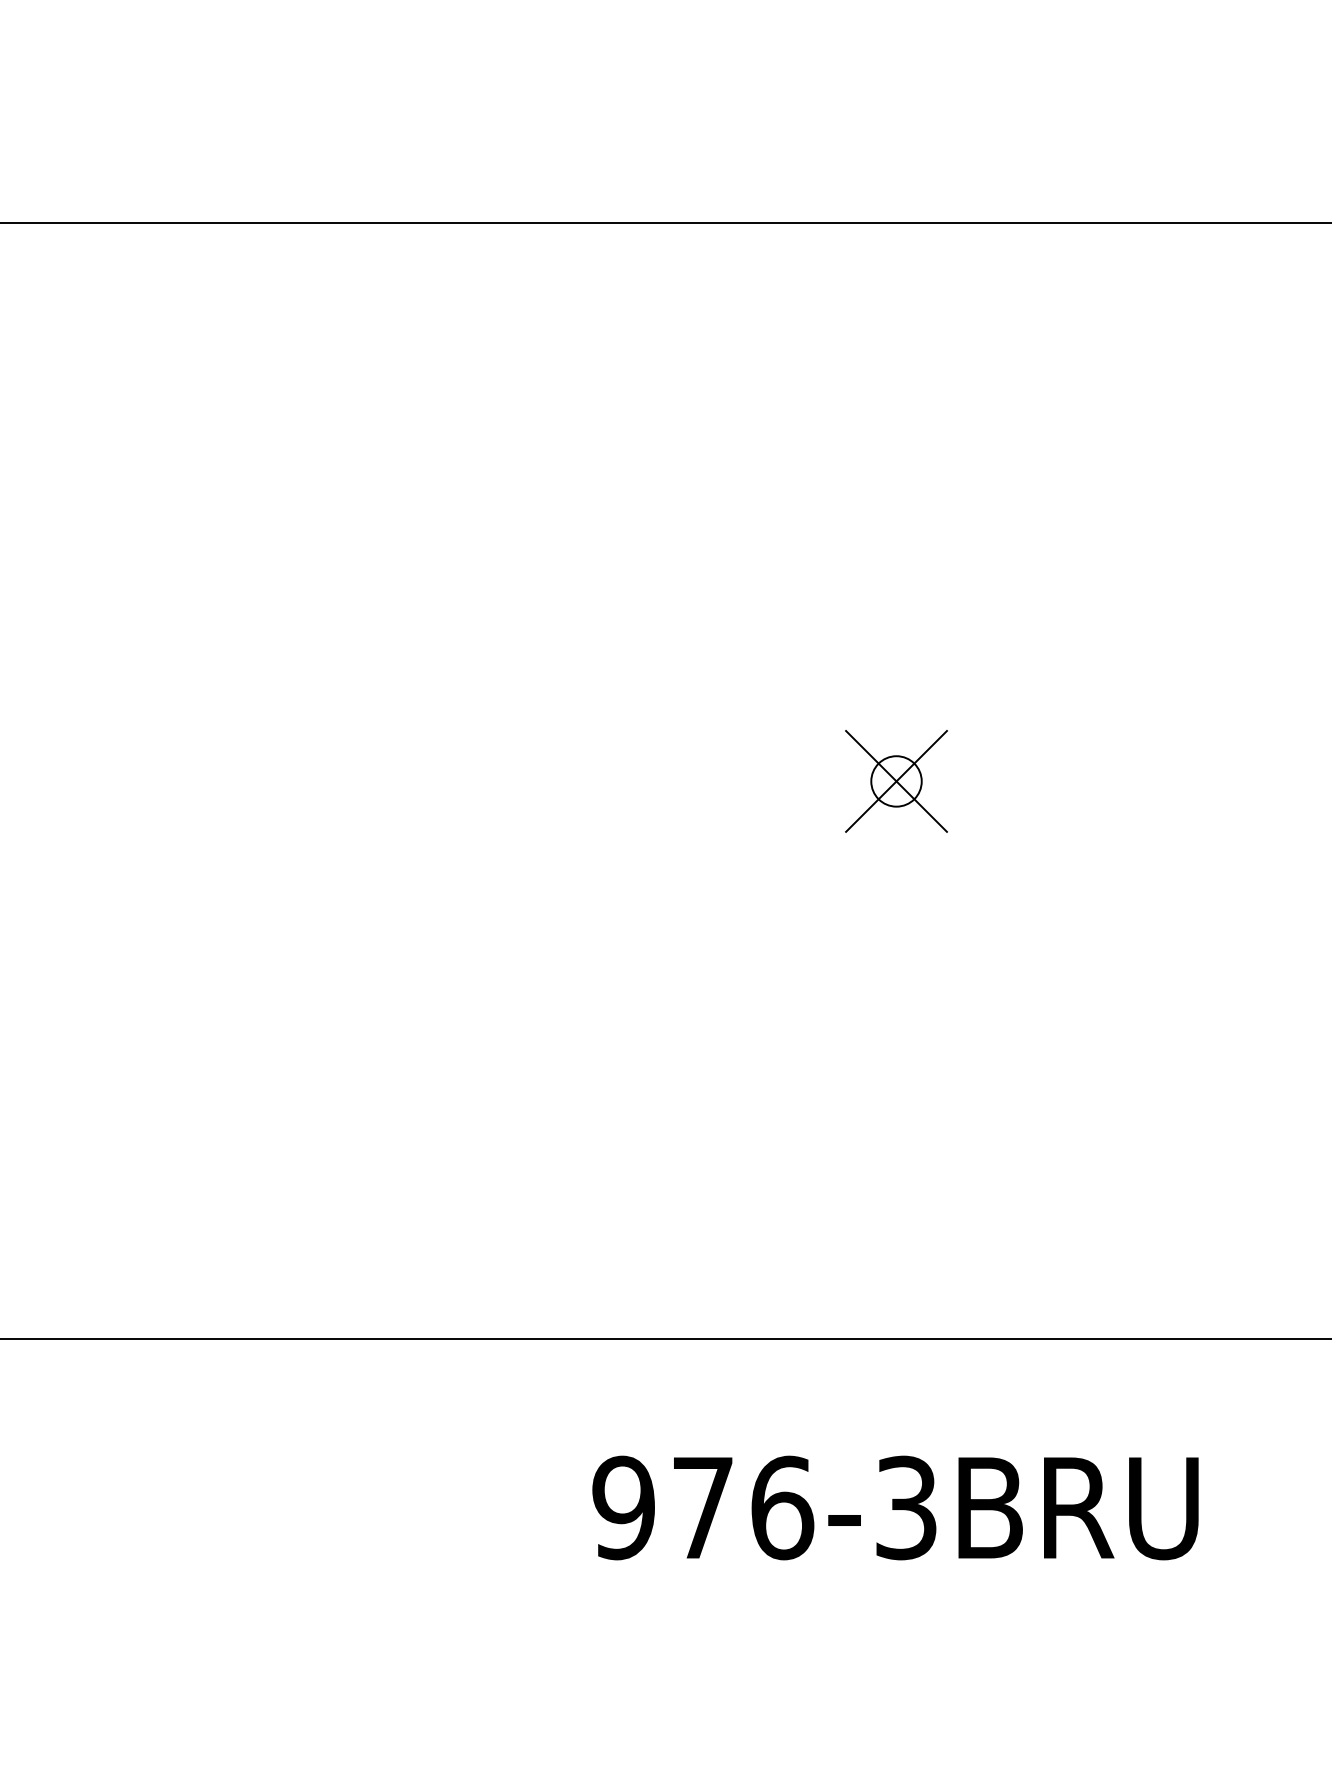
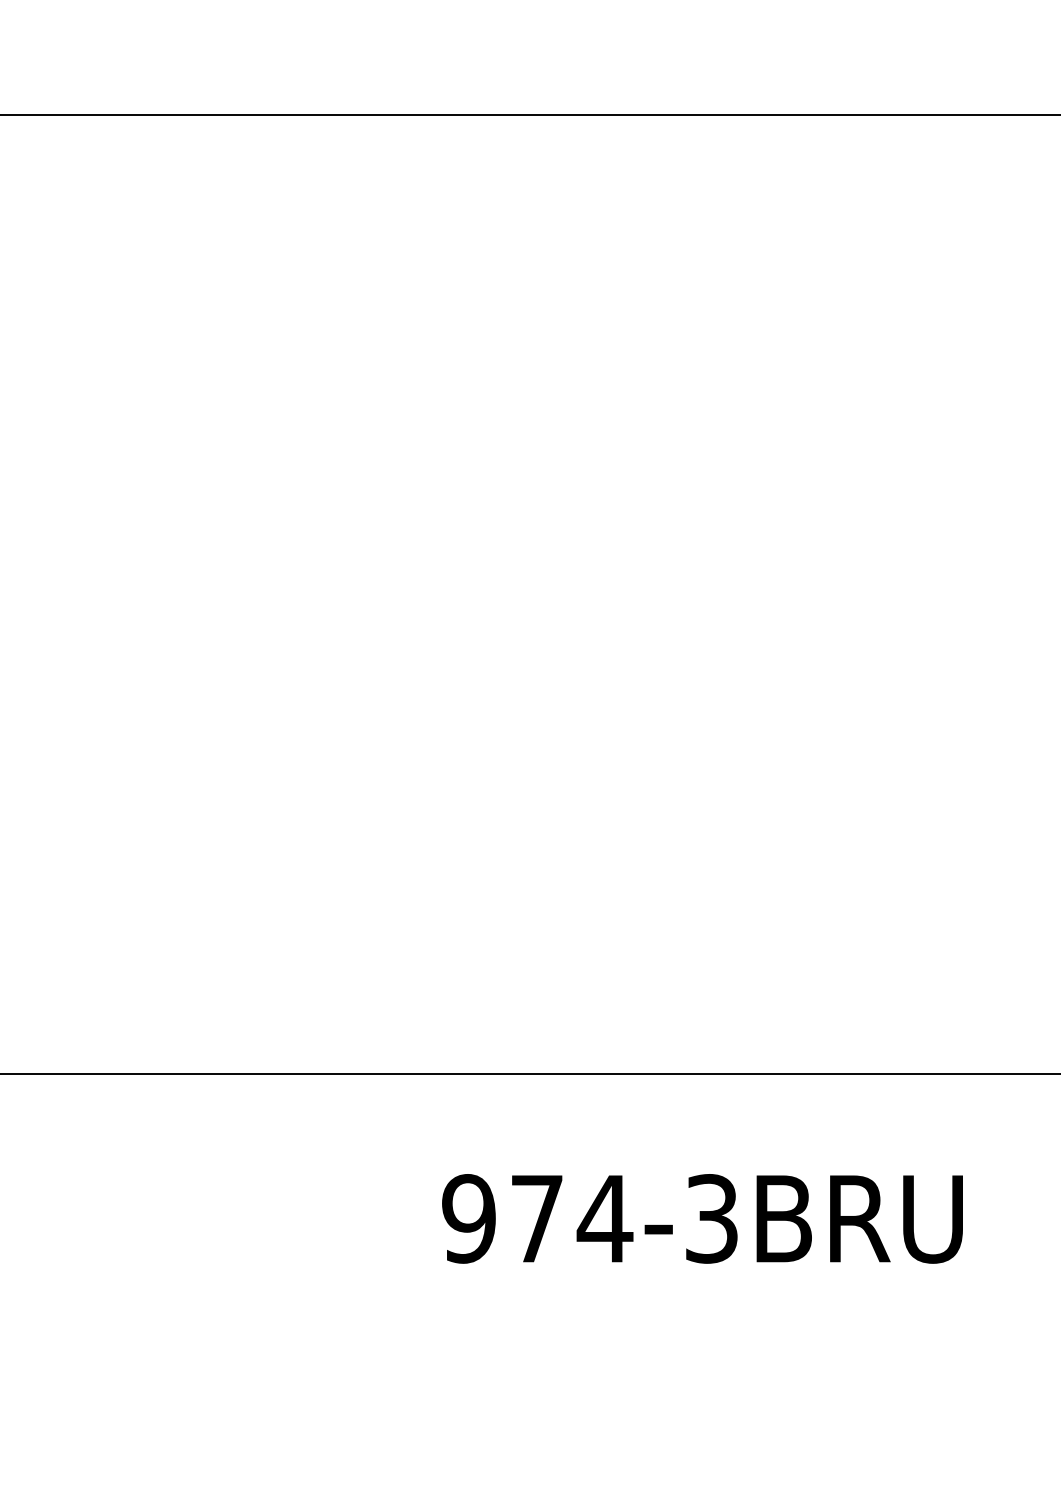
part: (896, 781) -> (703, 594), removed
text: (782, 1507) -> (605, 1218), 976-3BRU -> 974-3BRU

